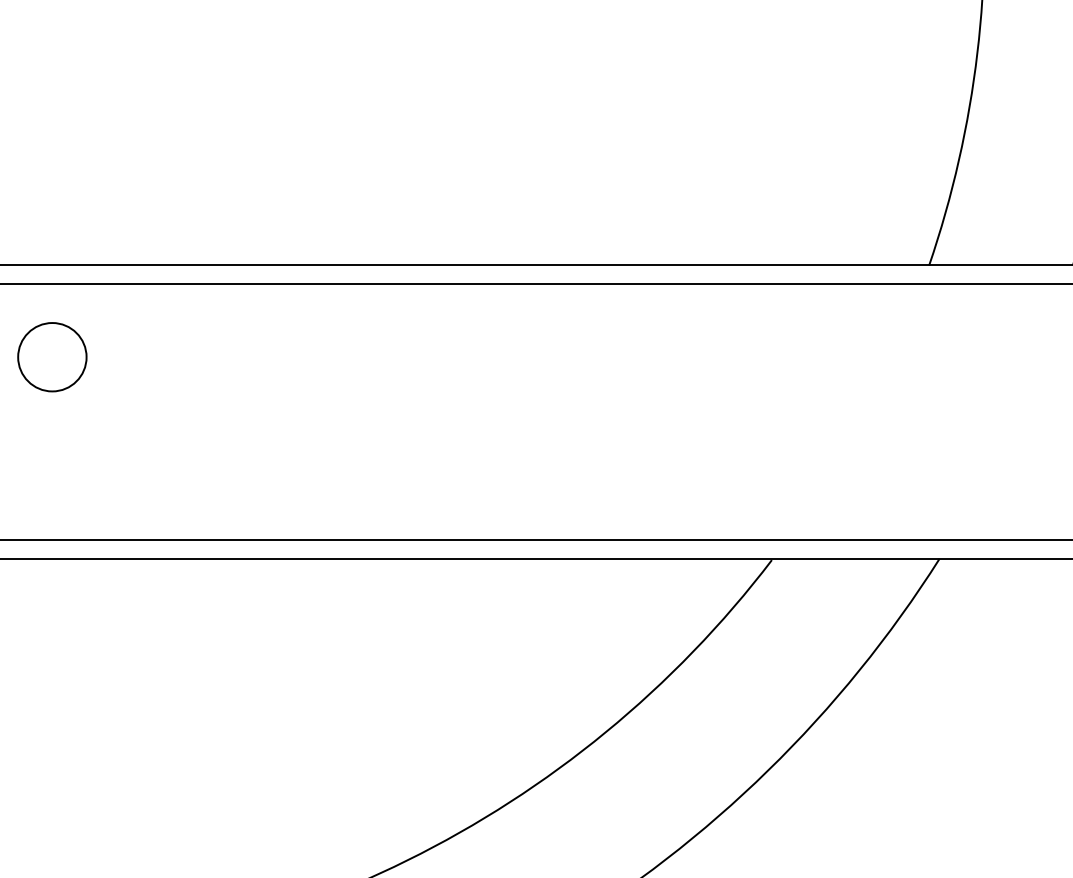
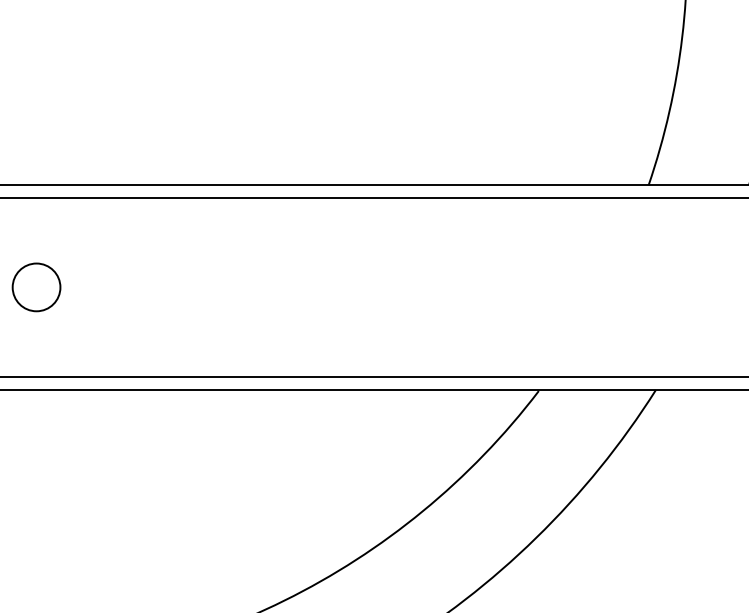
circle: (52, 357) -> (36, 287), moved

